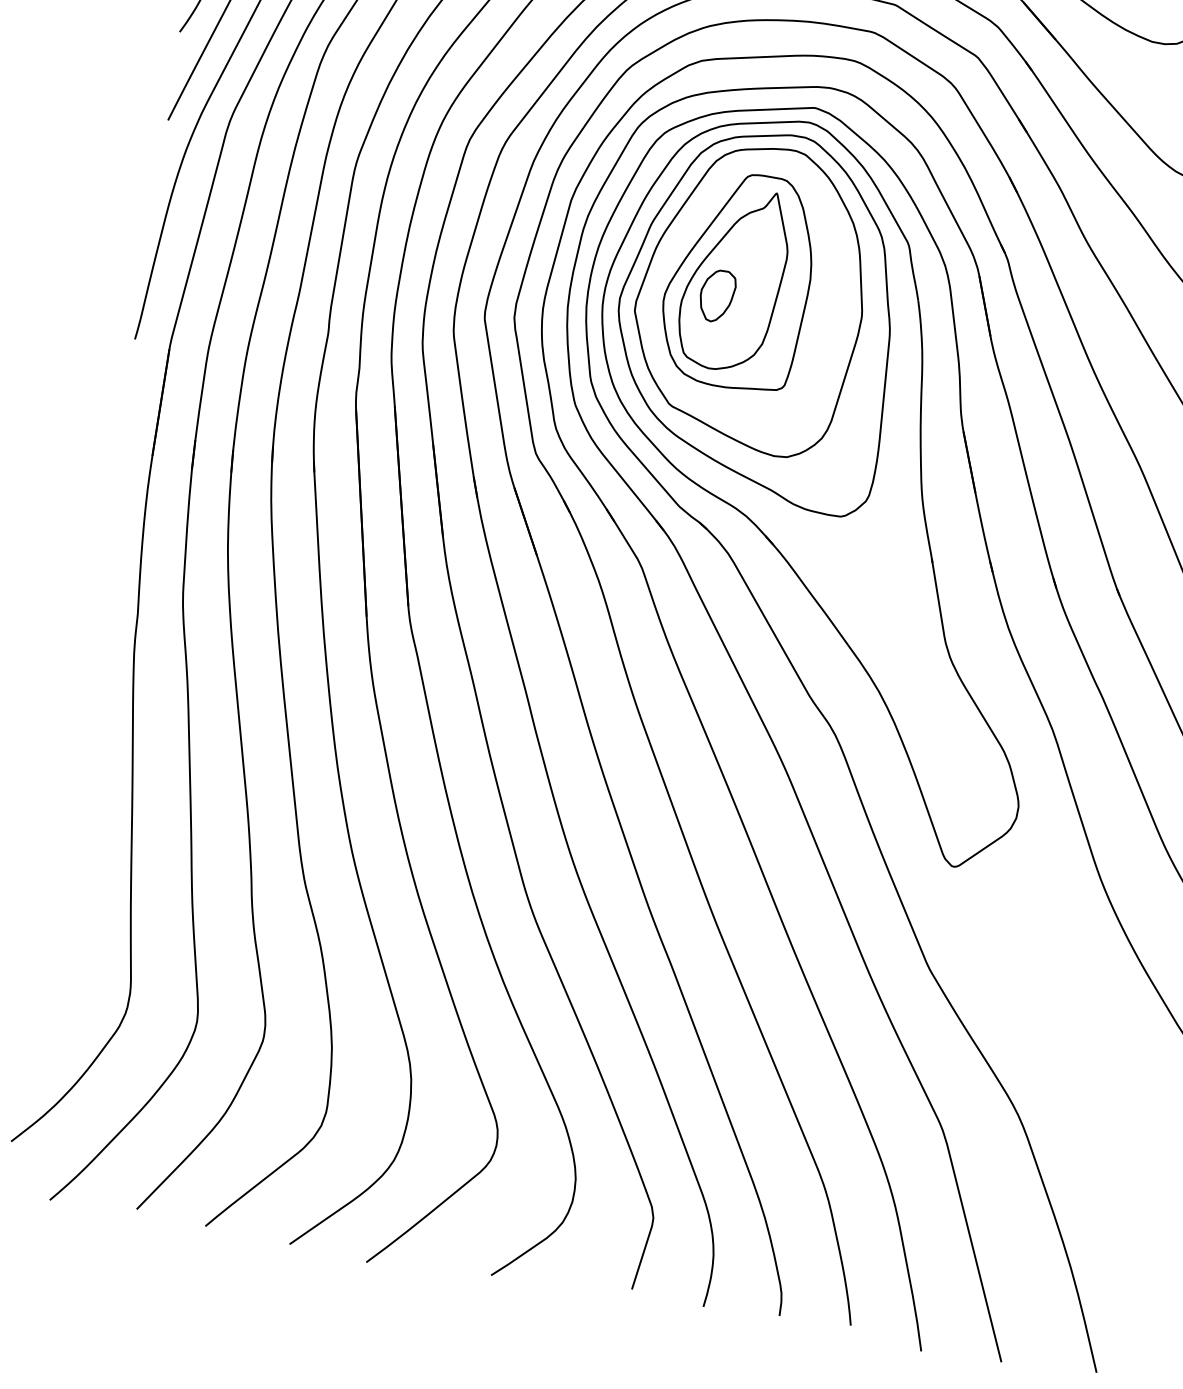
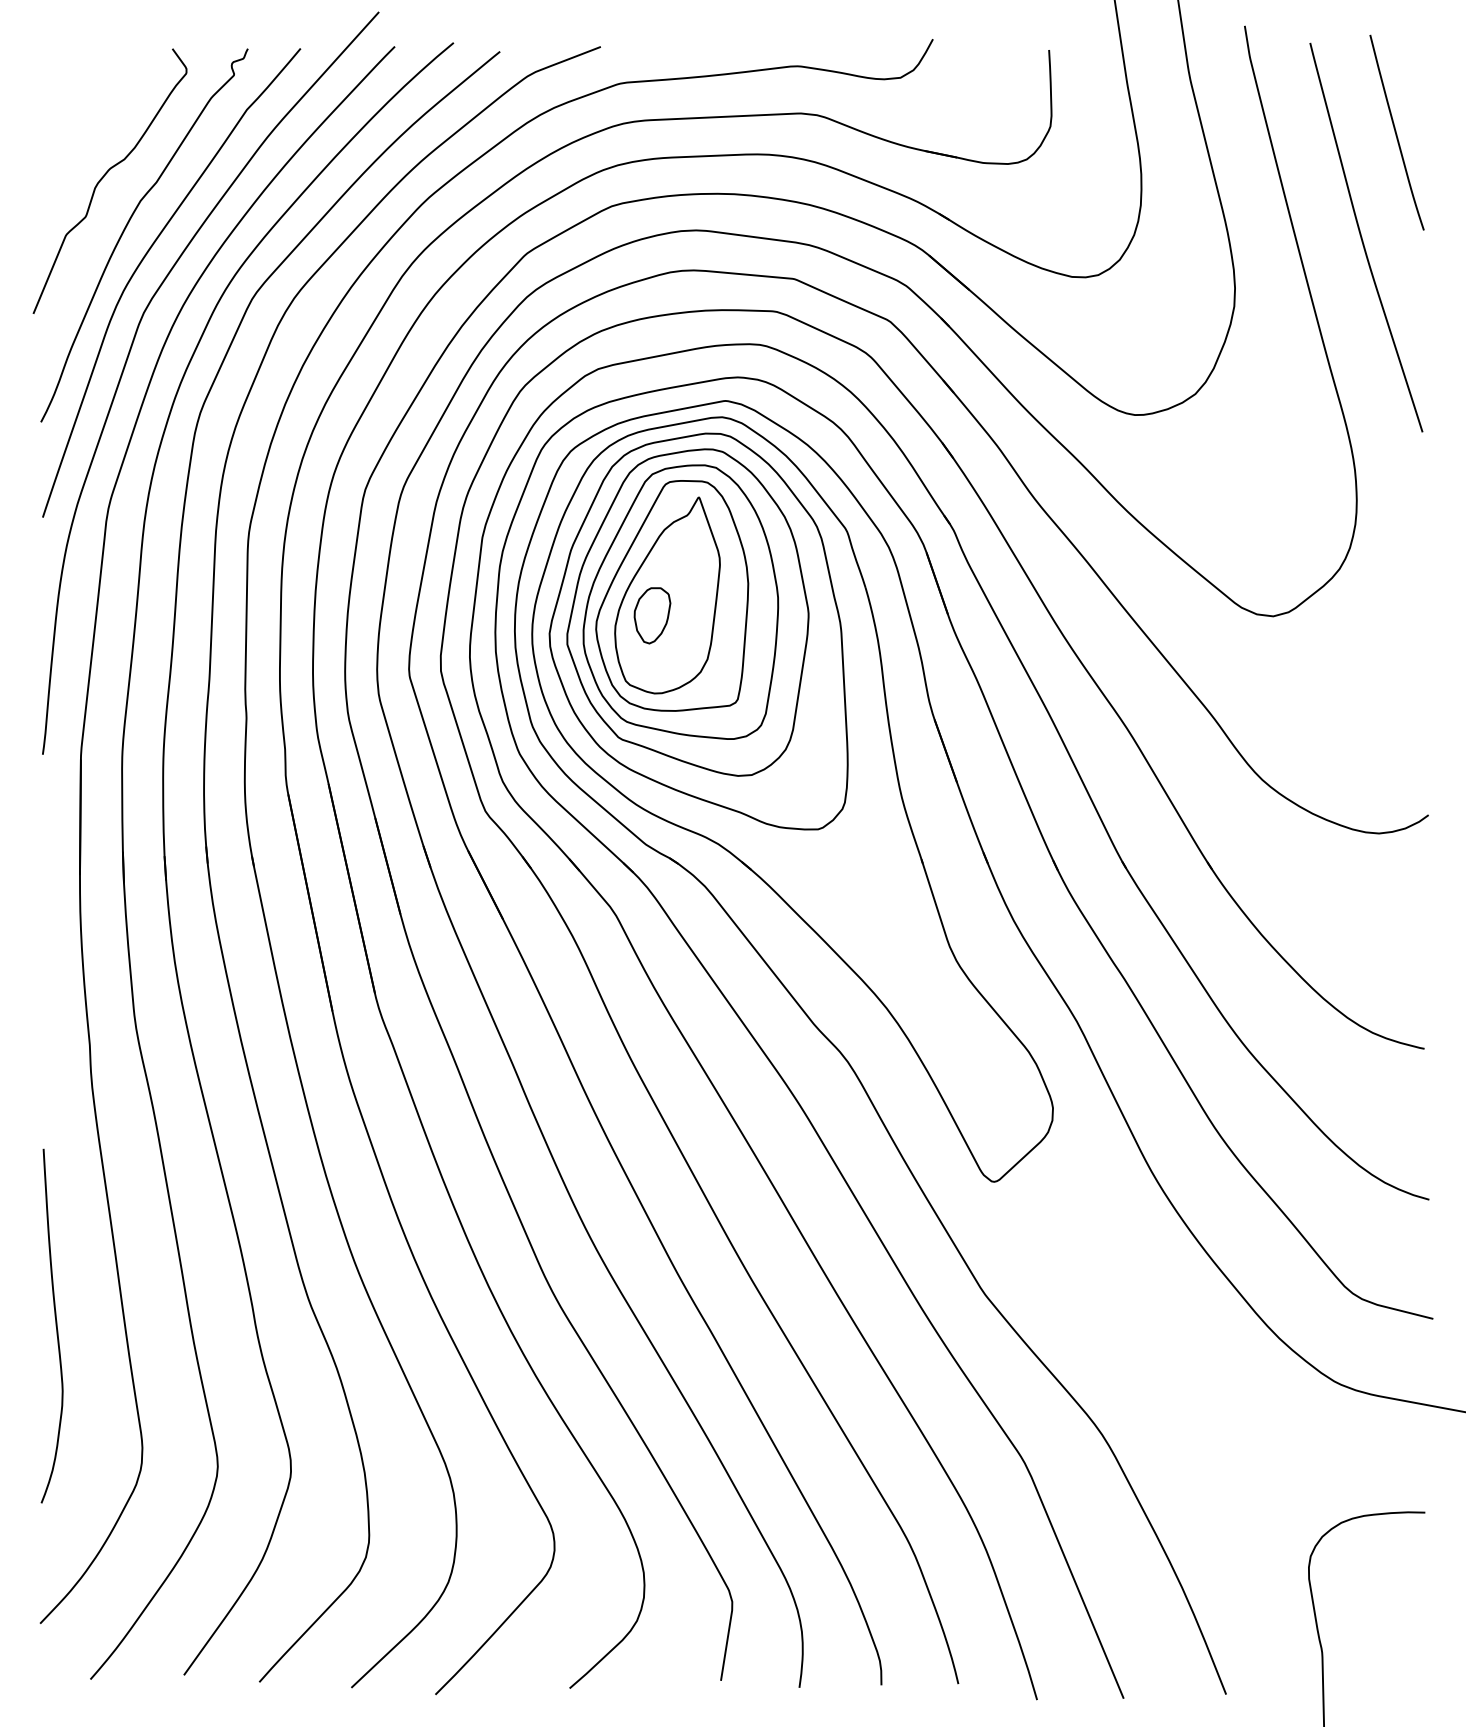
part: (745, 286) -> (680, 601), added
curve: (66, 868) -> (55, 1325), added

